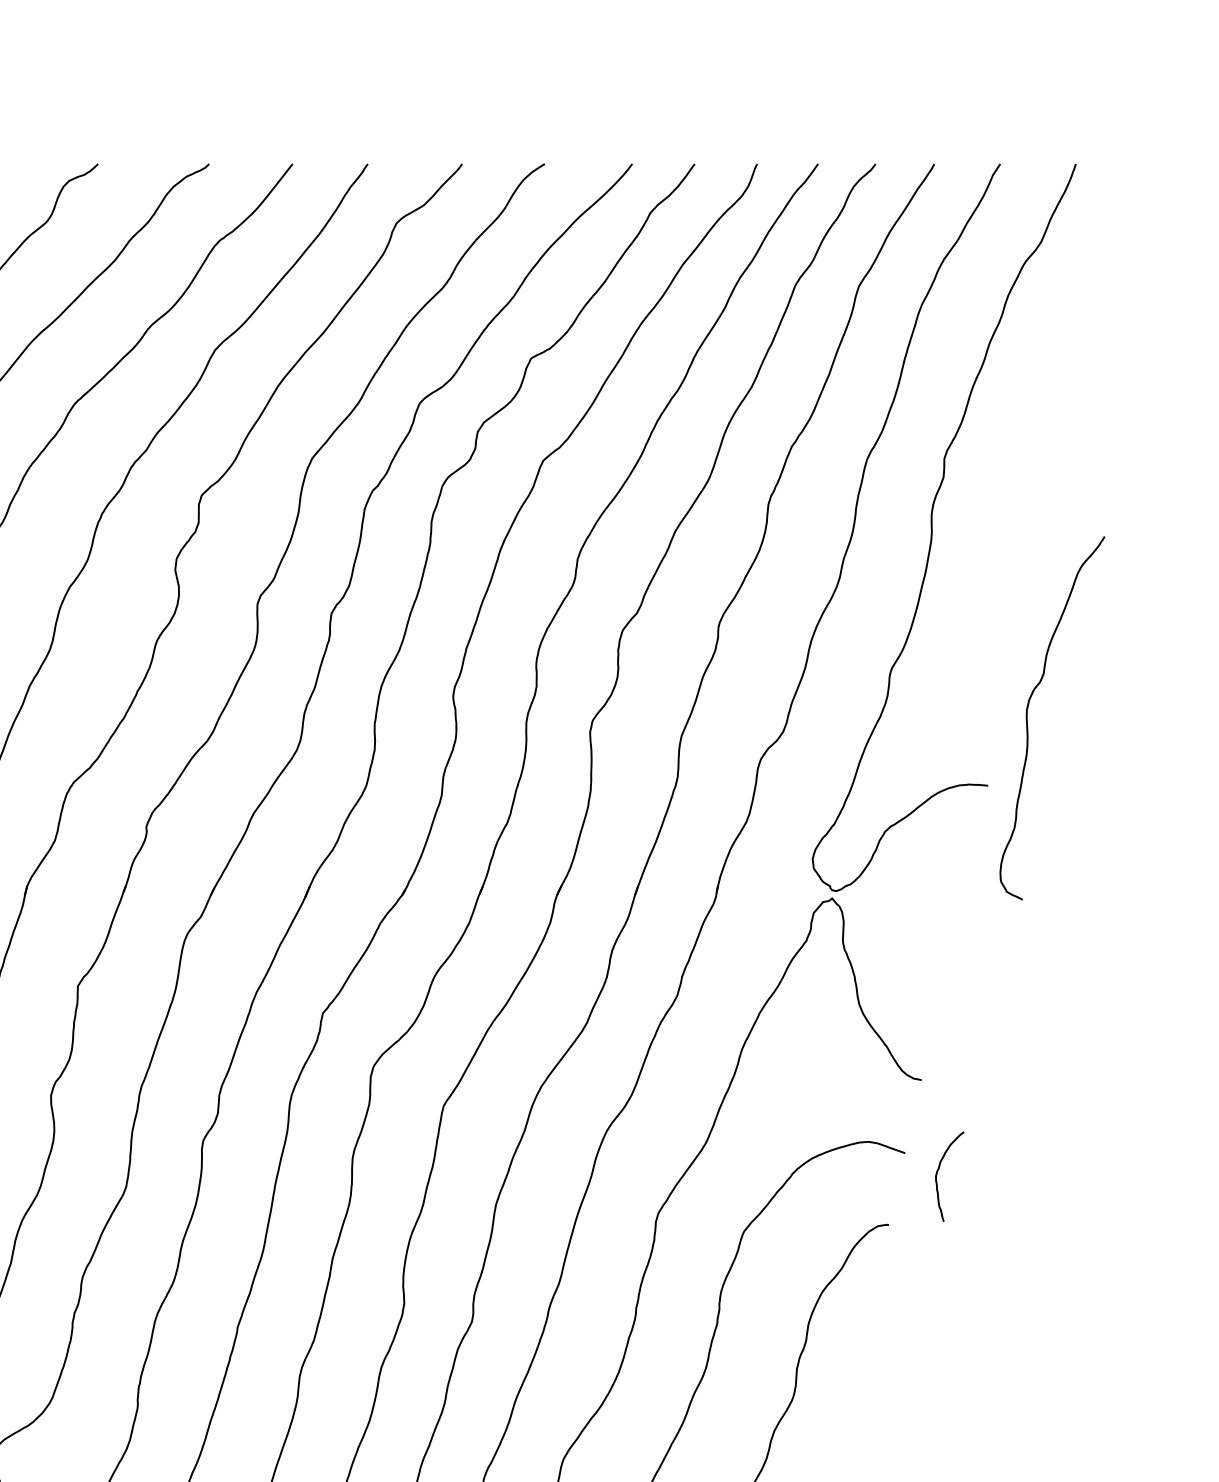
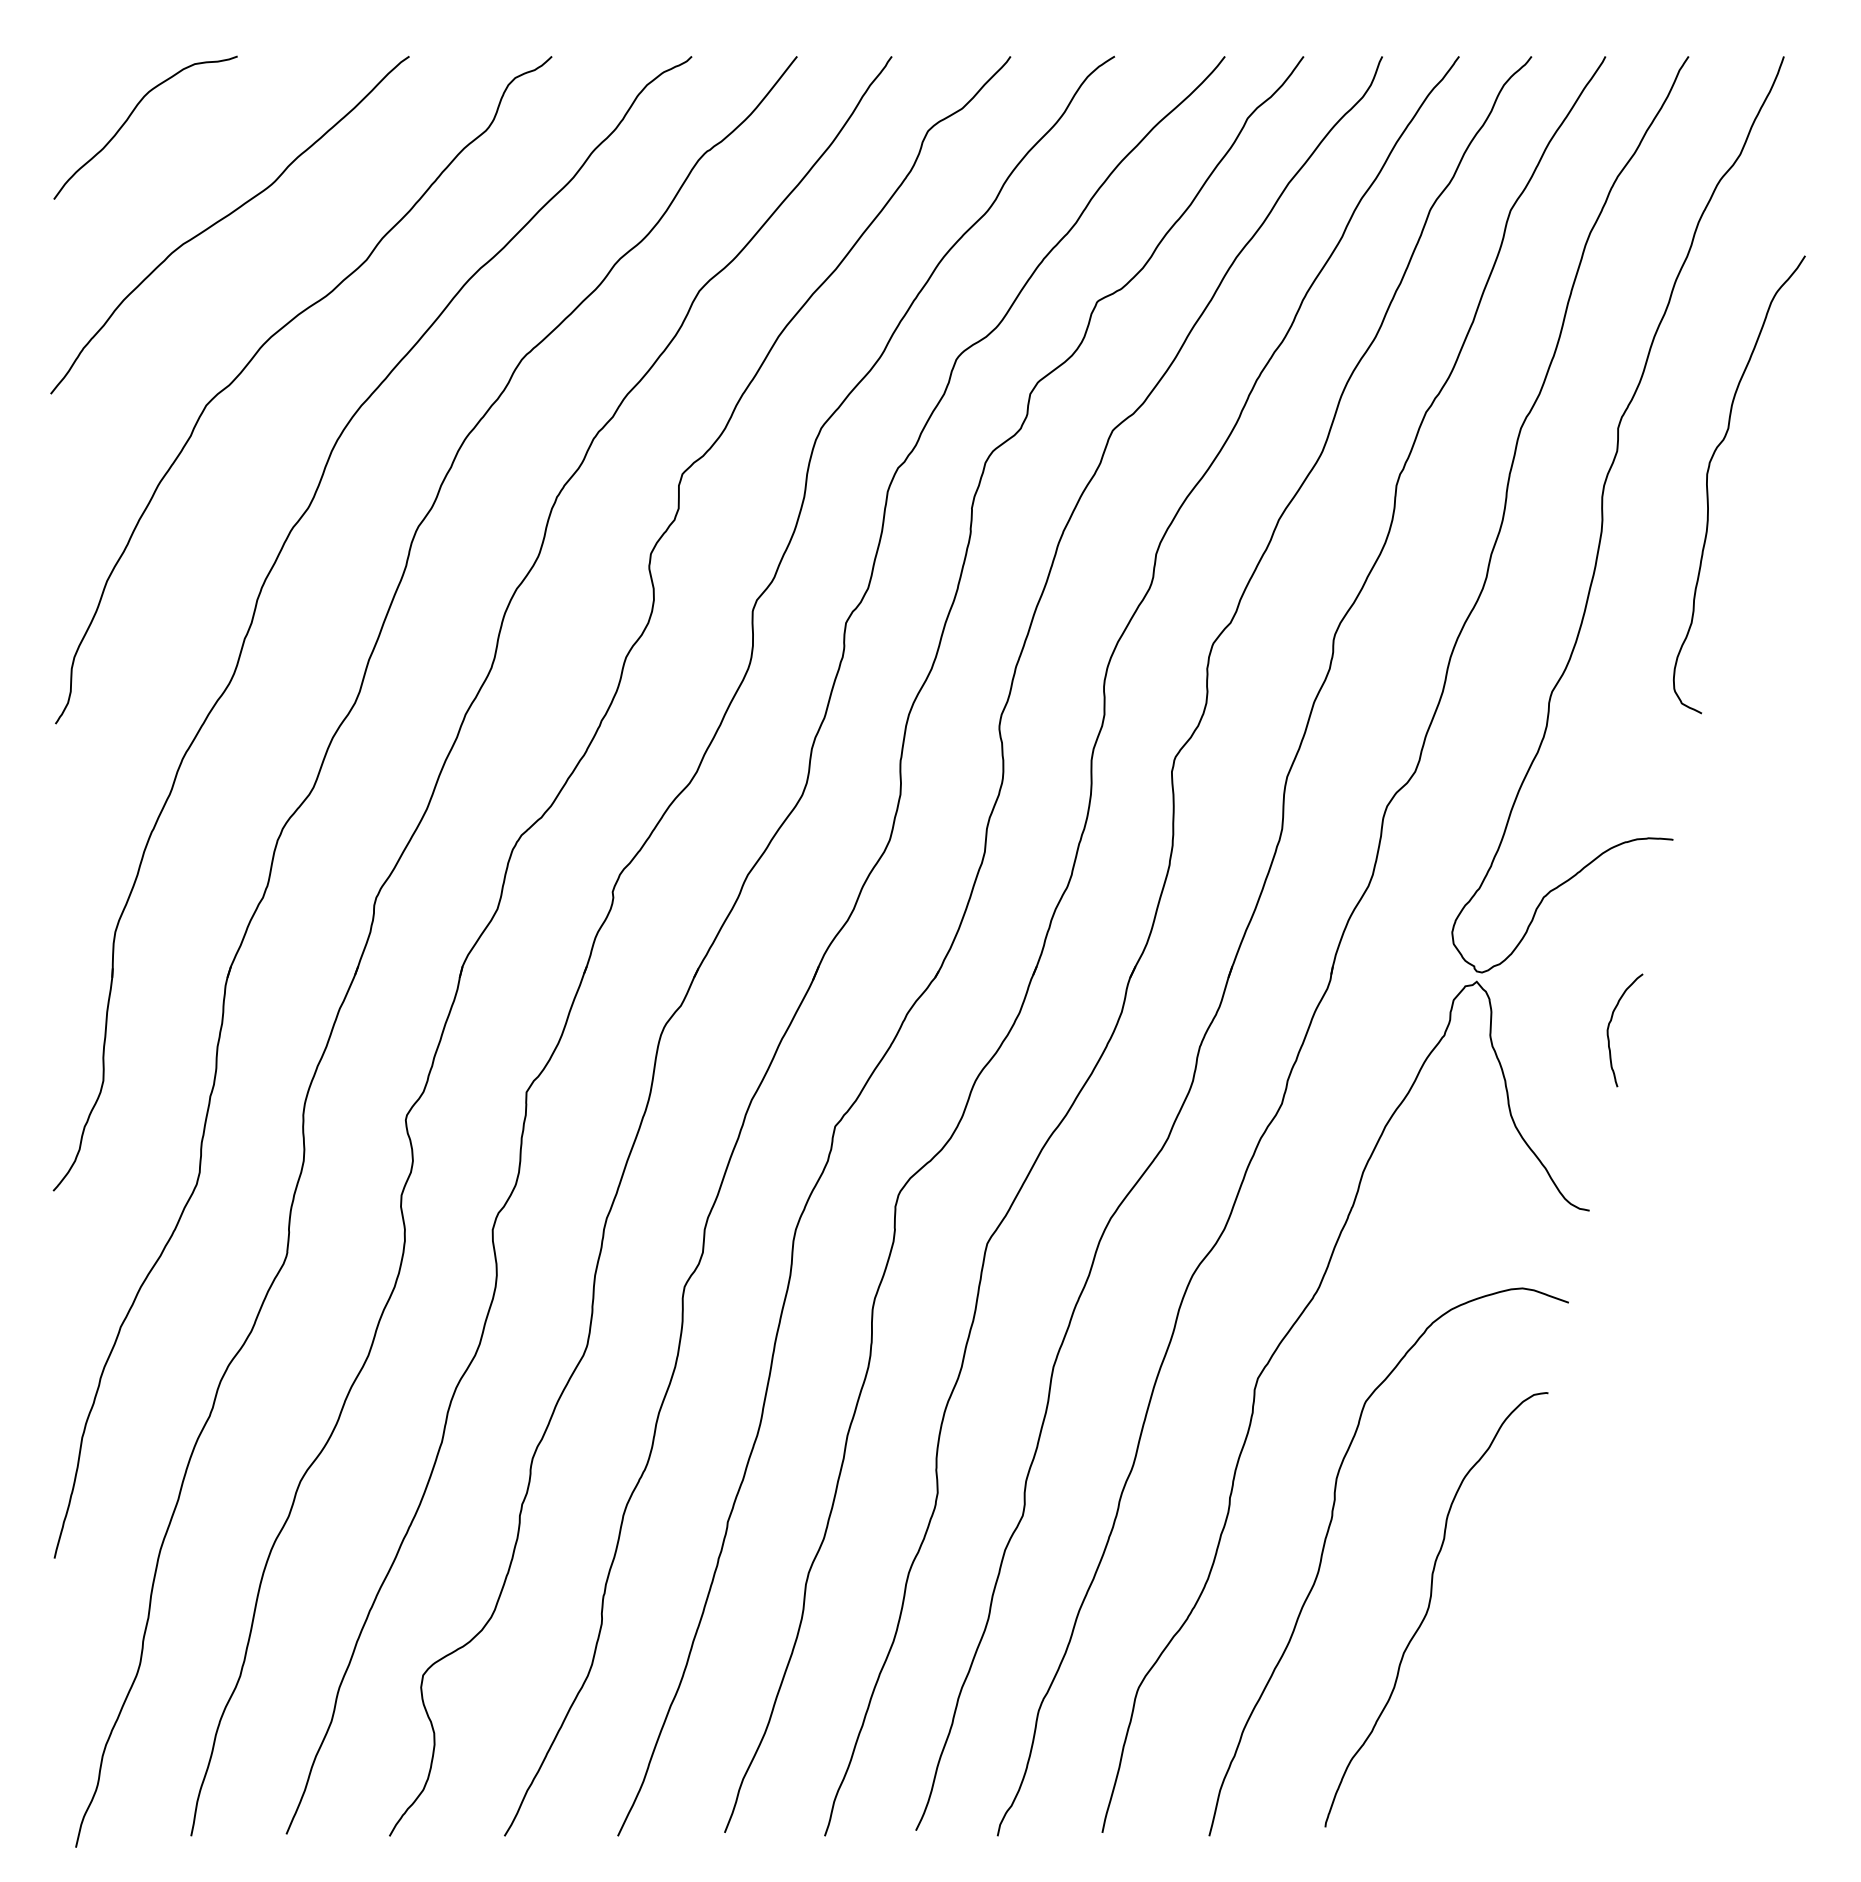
curve: (1027, 722) -> (1708, 489), moved
curve: (937, 1174) -> (1609, 1027), moved

